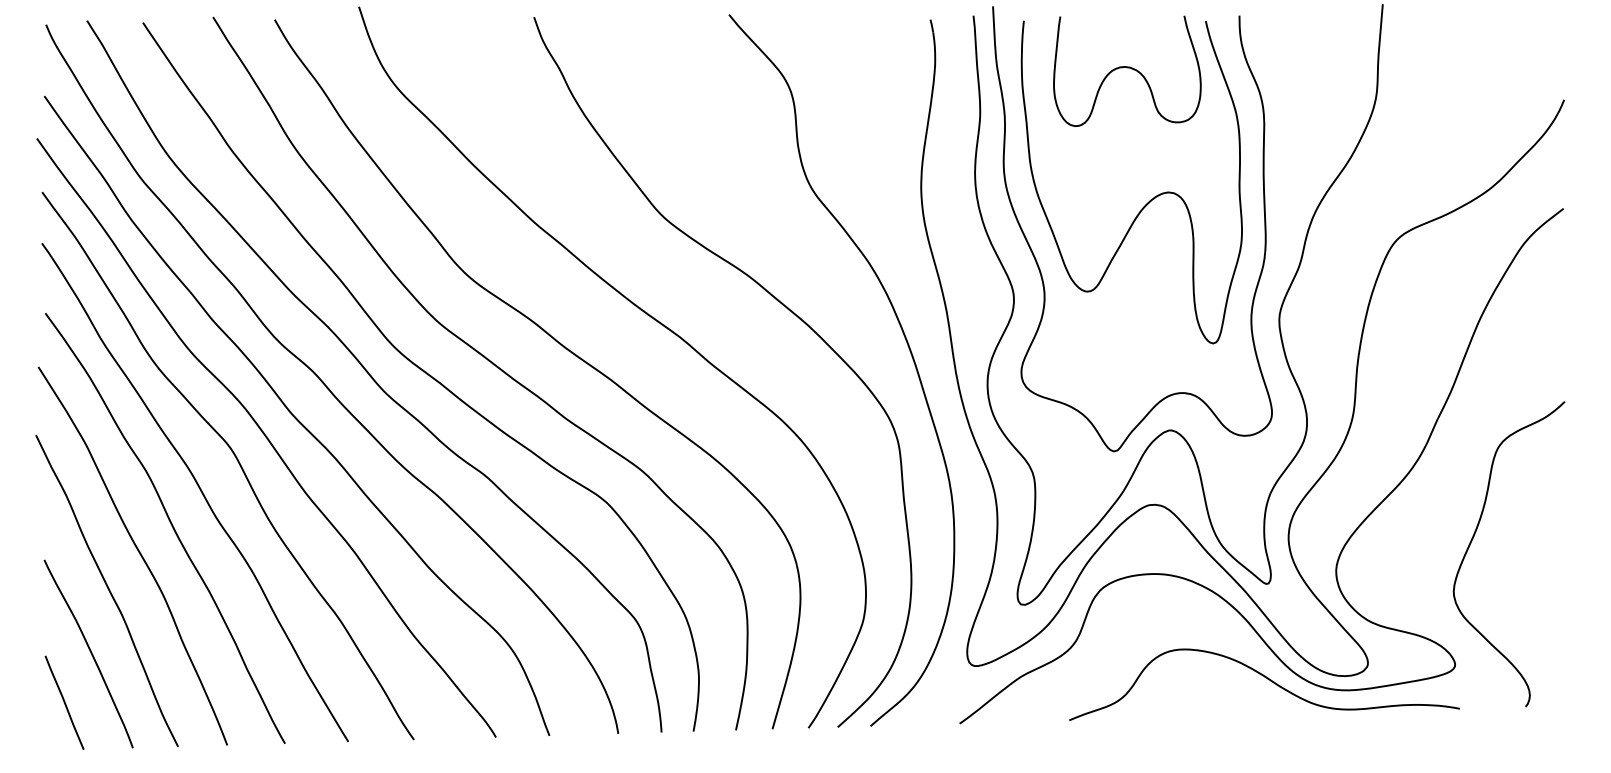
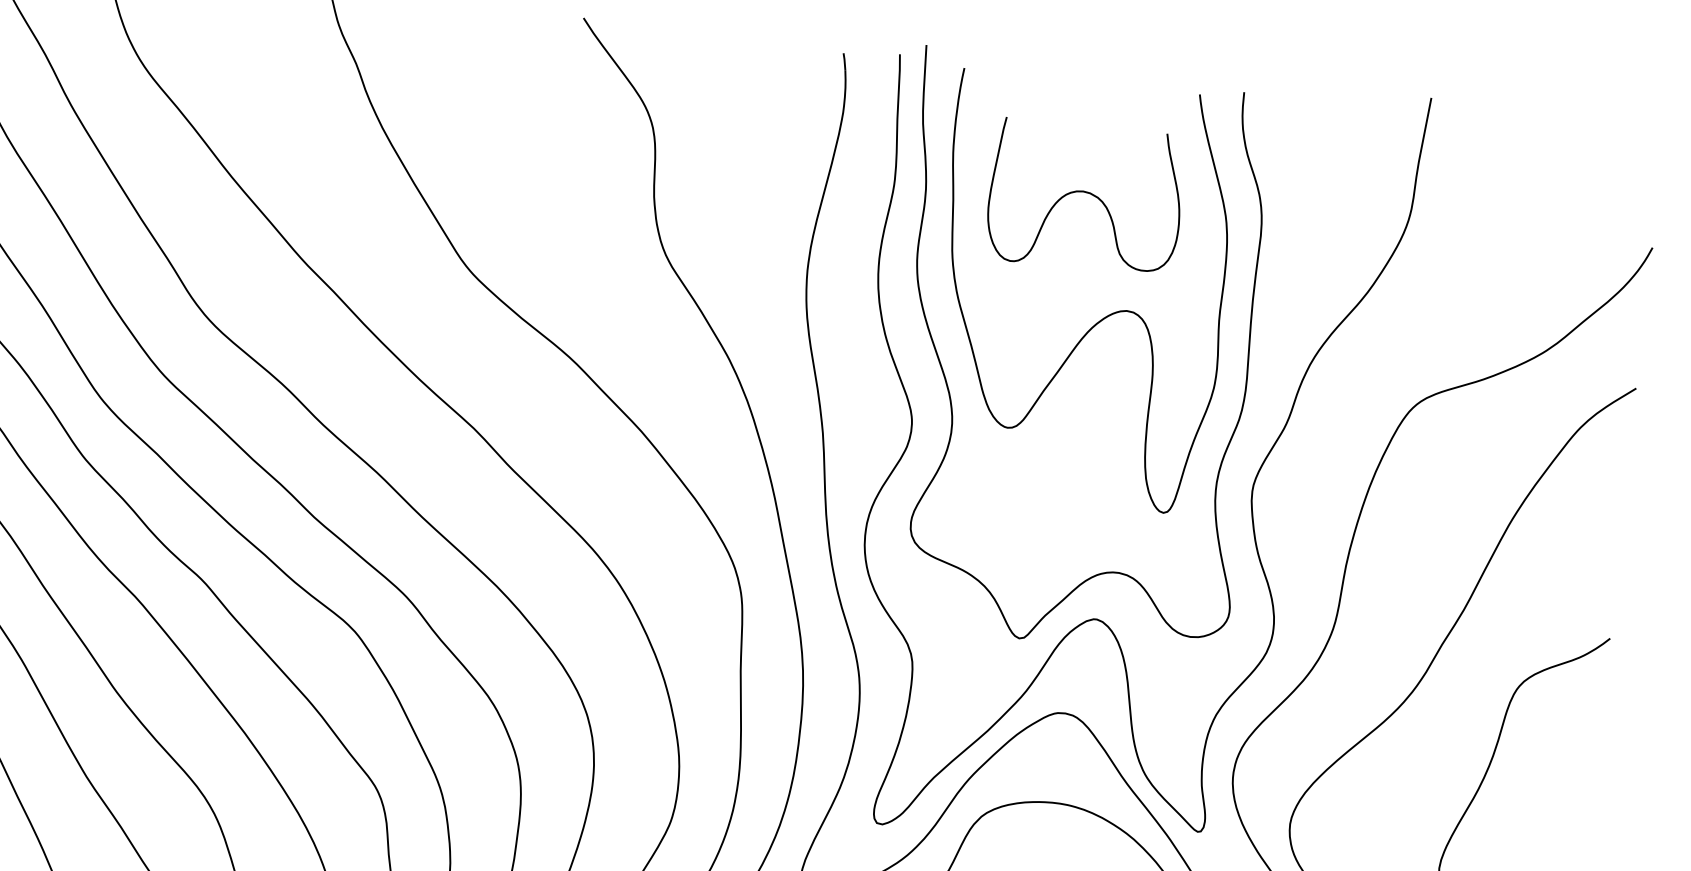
curve: (1127, 68) -> (1086, 193), moved

